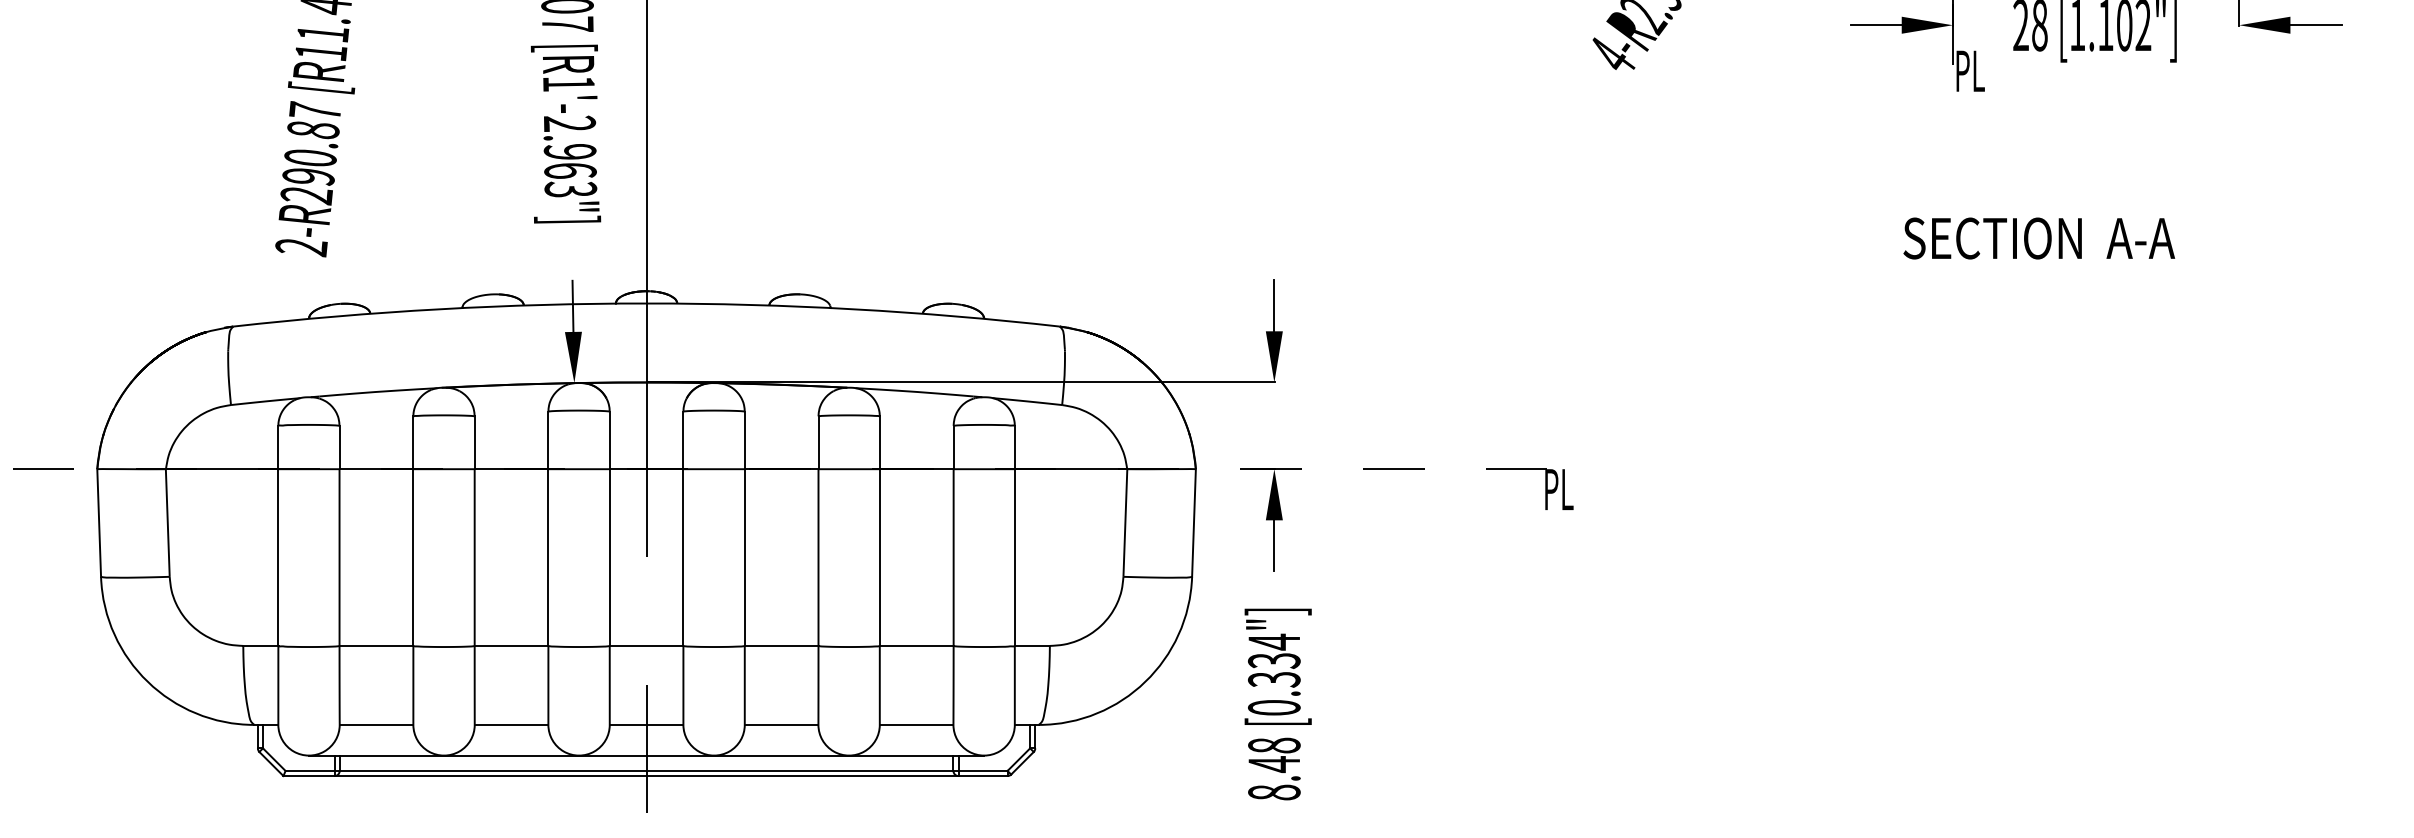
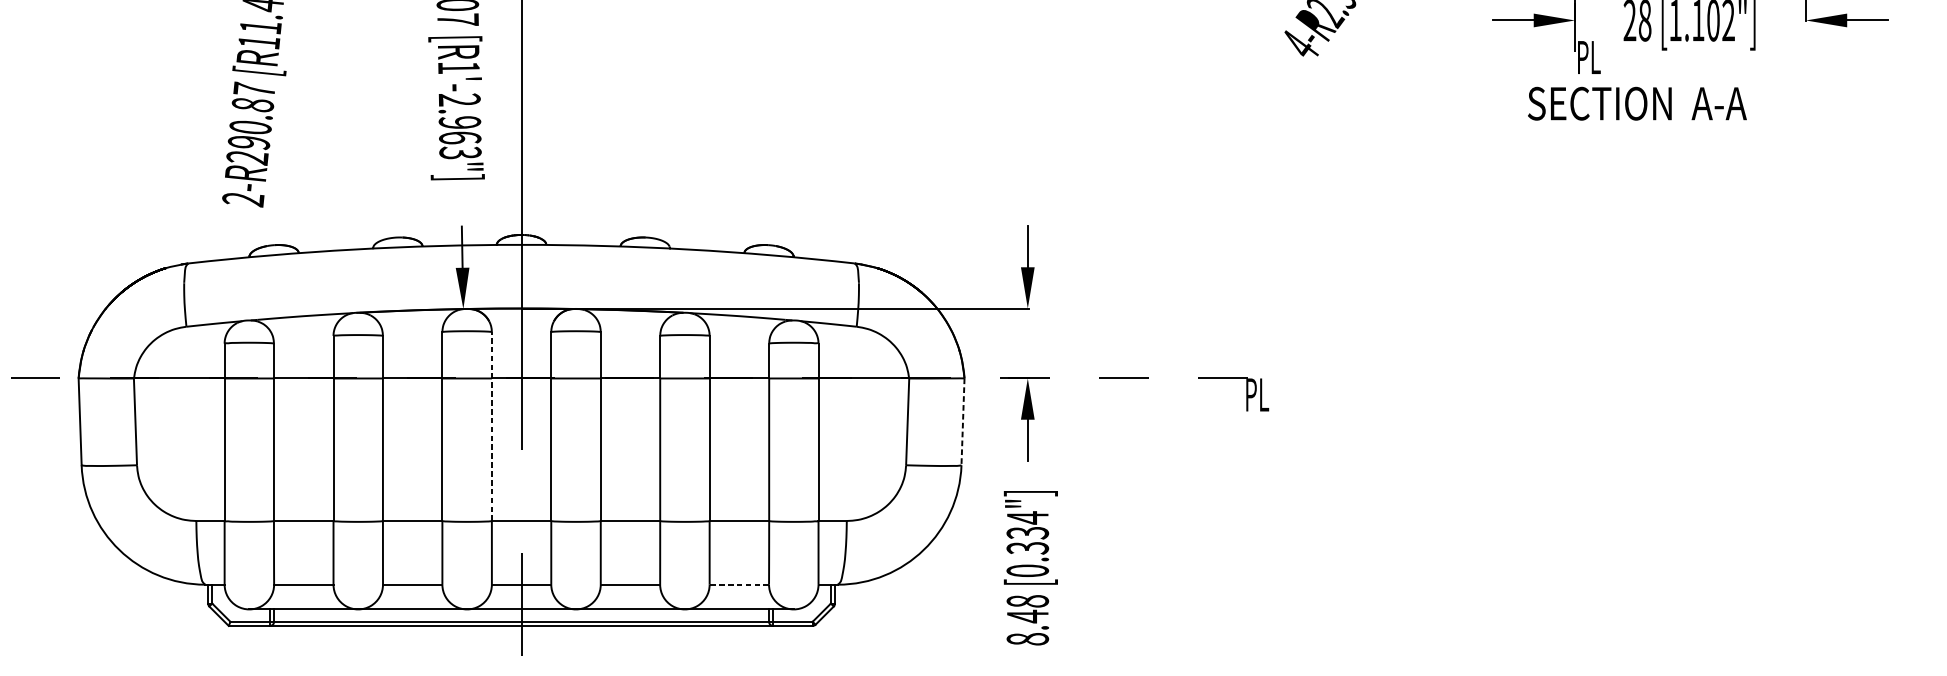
text: (2039, 238) -> (1637, 103), moved
line: (1193, 523) -> (962, 422), solid -> dashed
line: (609, 528) -> (491, 426), solid -> dashed
line: (916, 724) -> (739, 584), solid -> dashed

